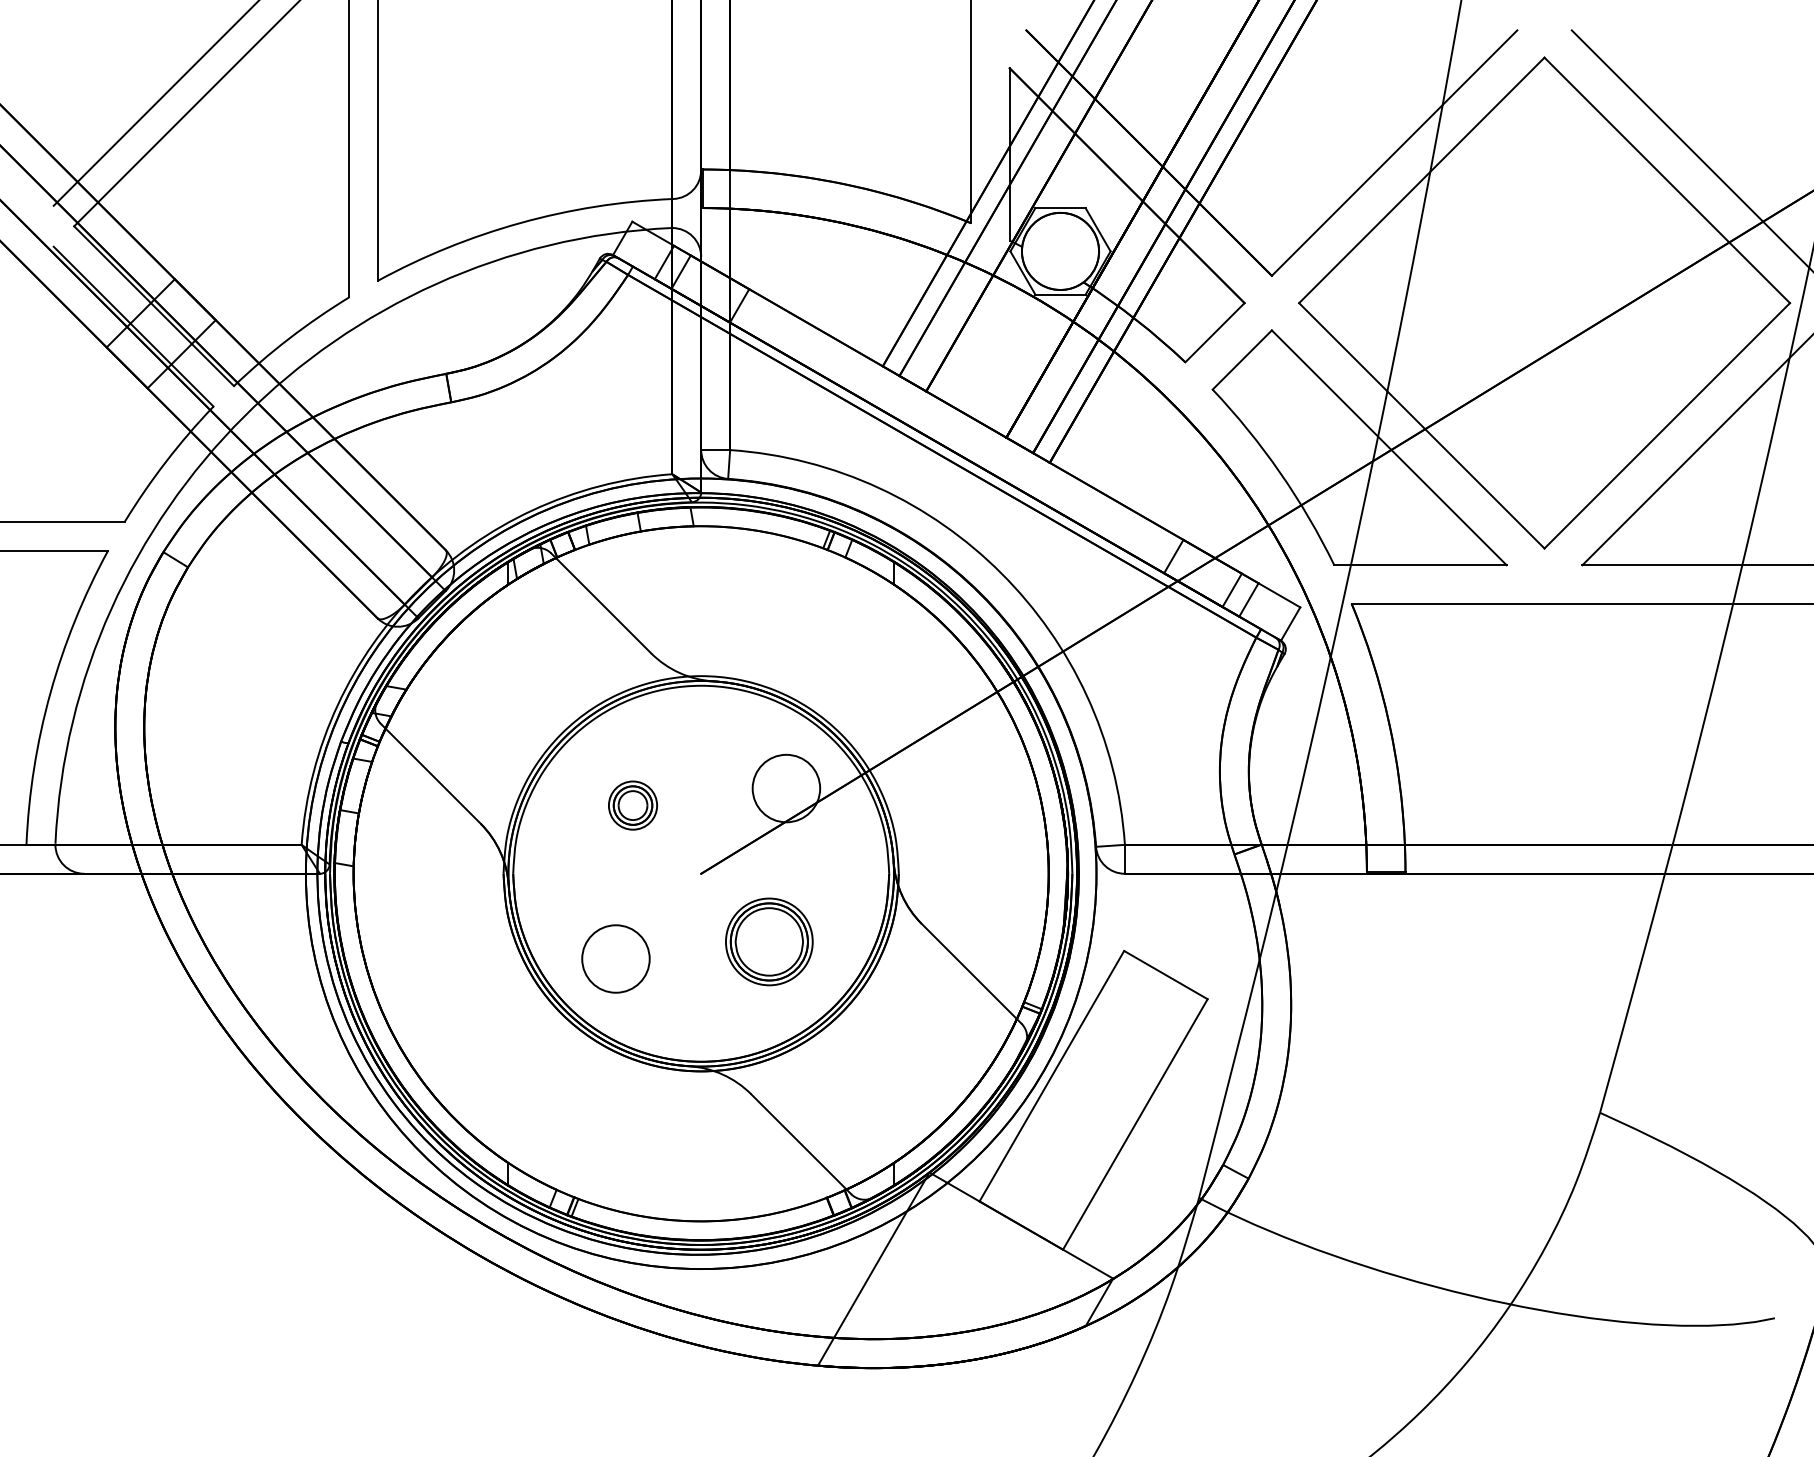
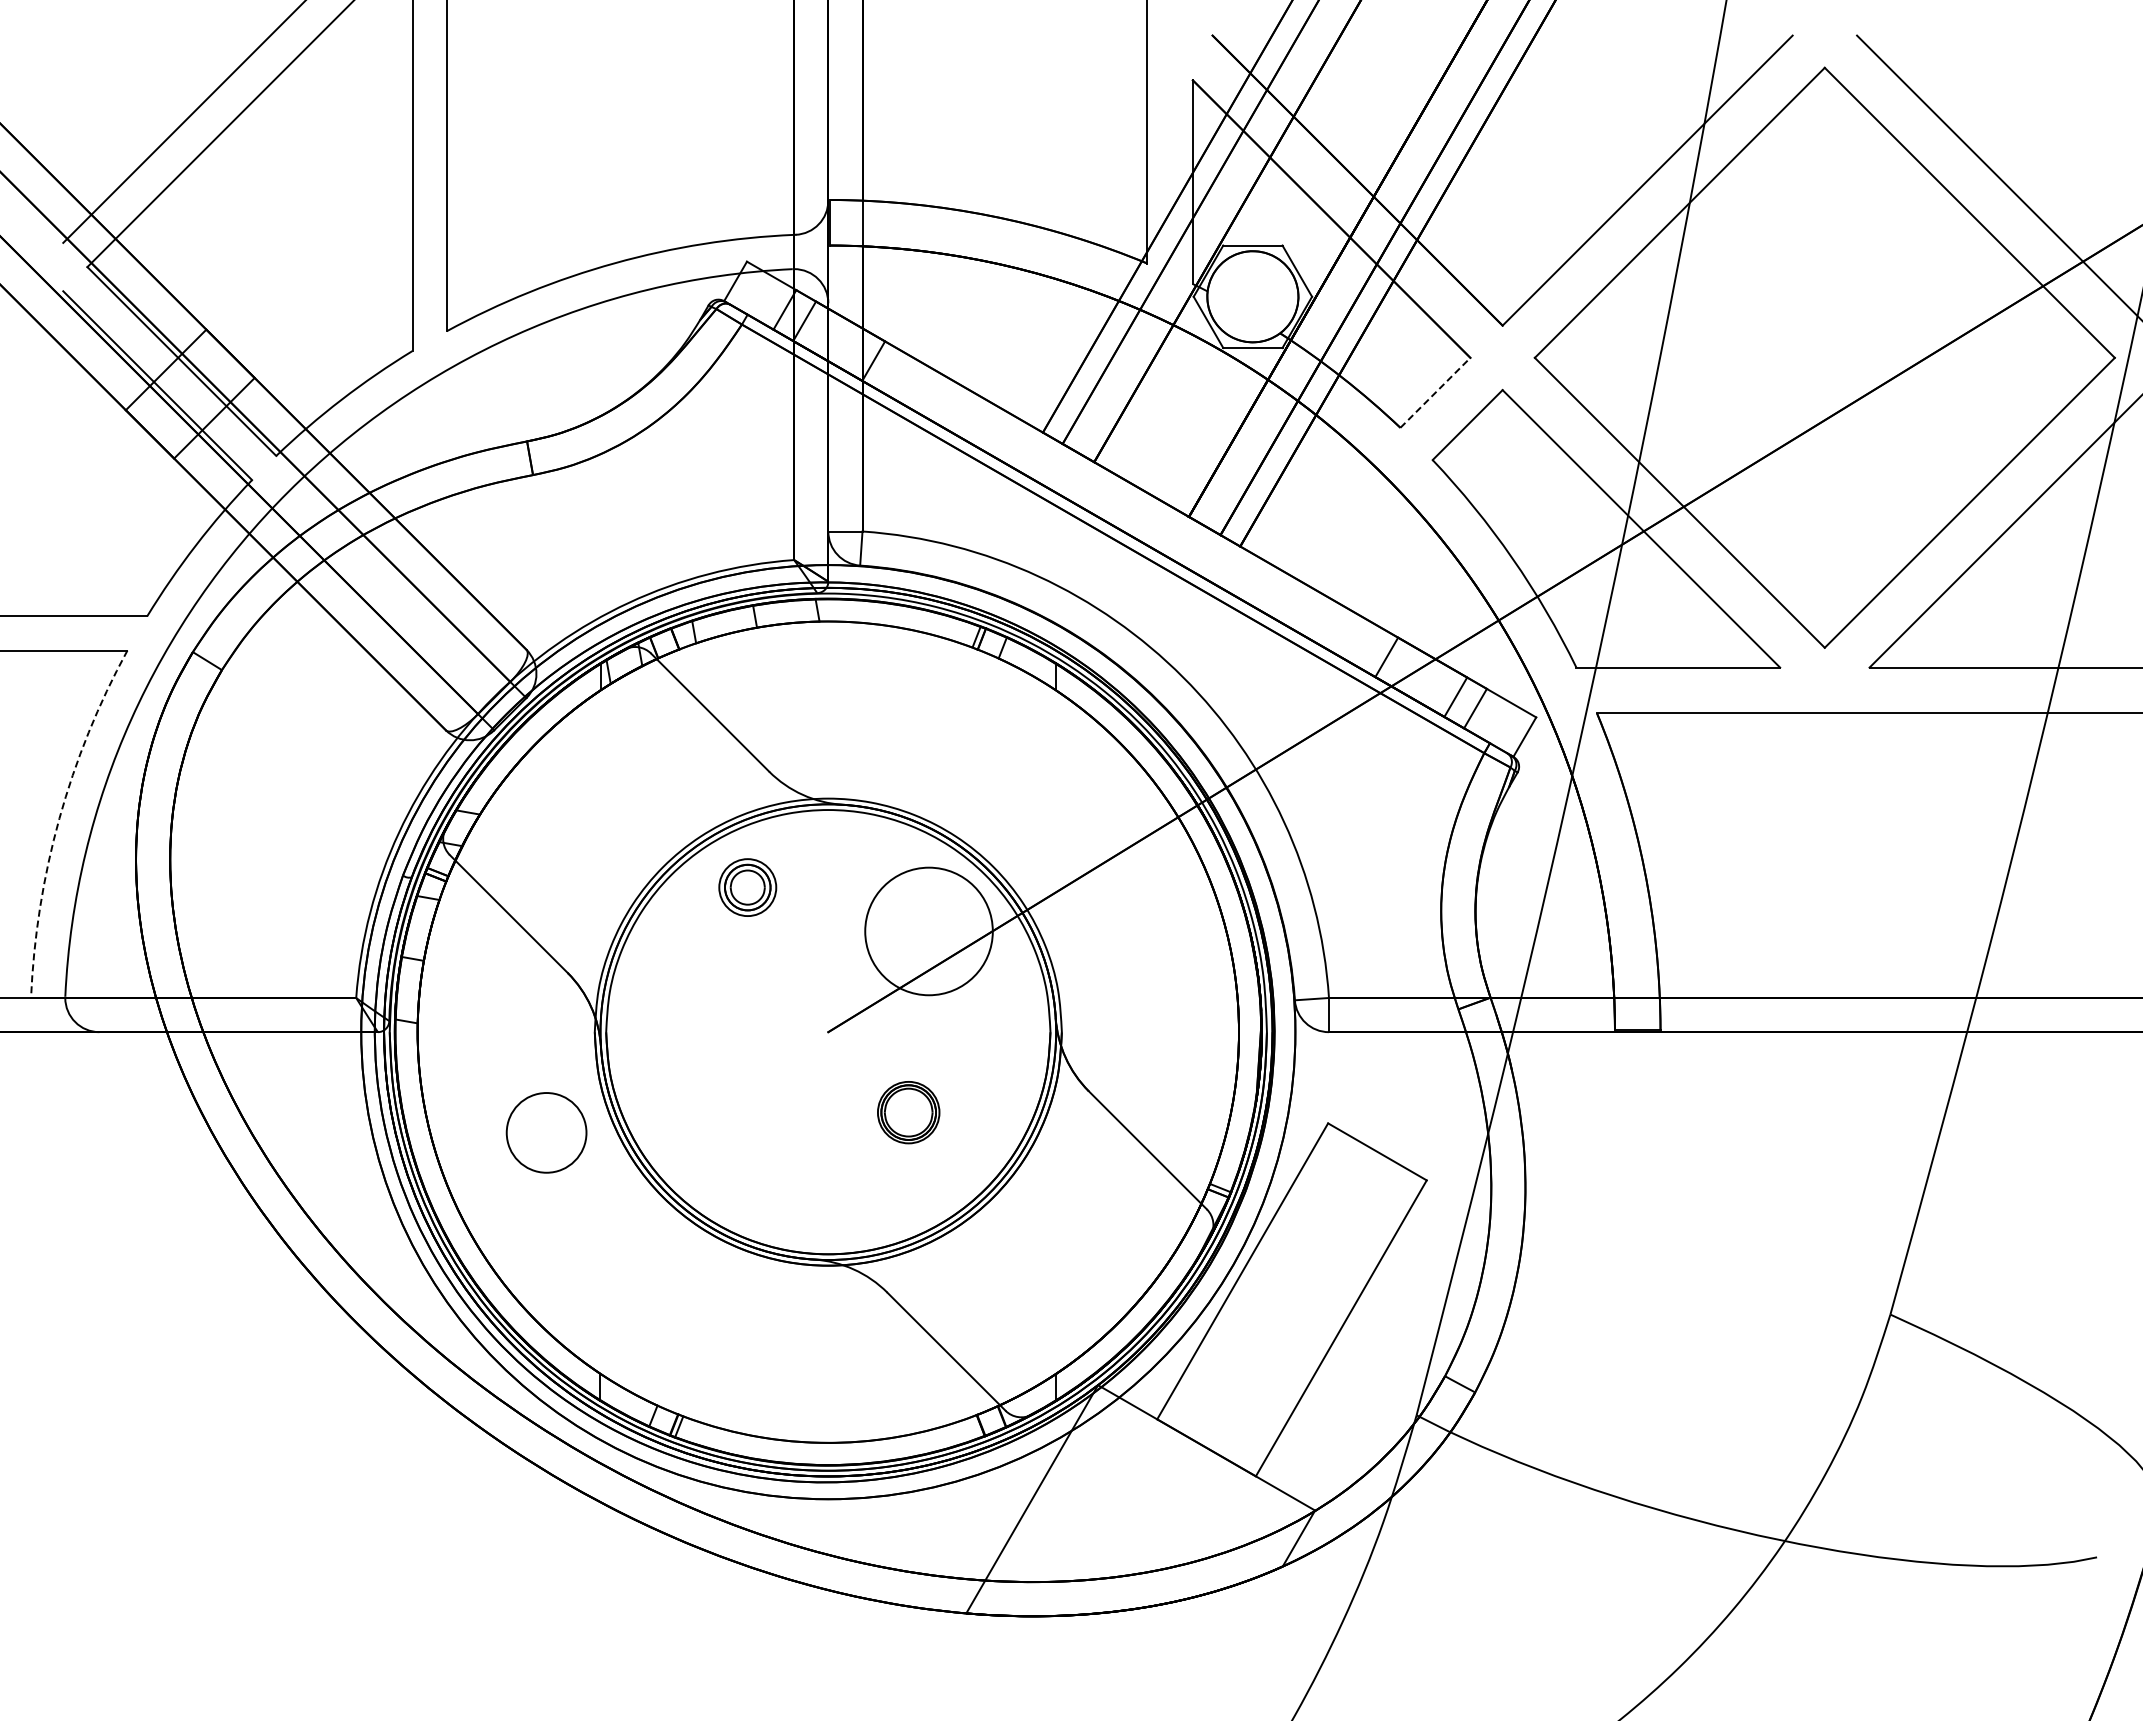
line: (1215, 332) -> (1435, 392), solid -> dashed
arc: (50, 692) -> (59, 818), solid -> dashed
circle: (785, 788) -> (928, 931), size x1.6
part: (632, 805) -> (747, 887), moved
part: (769, 941) -> (908, 1112), size x0.6
circle: (615, 958) -> (546, 1132), moved

